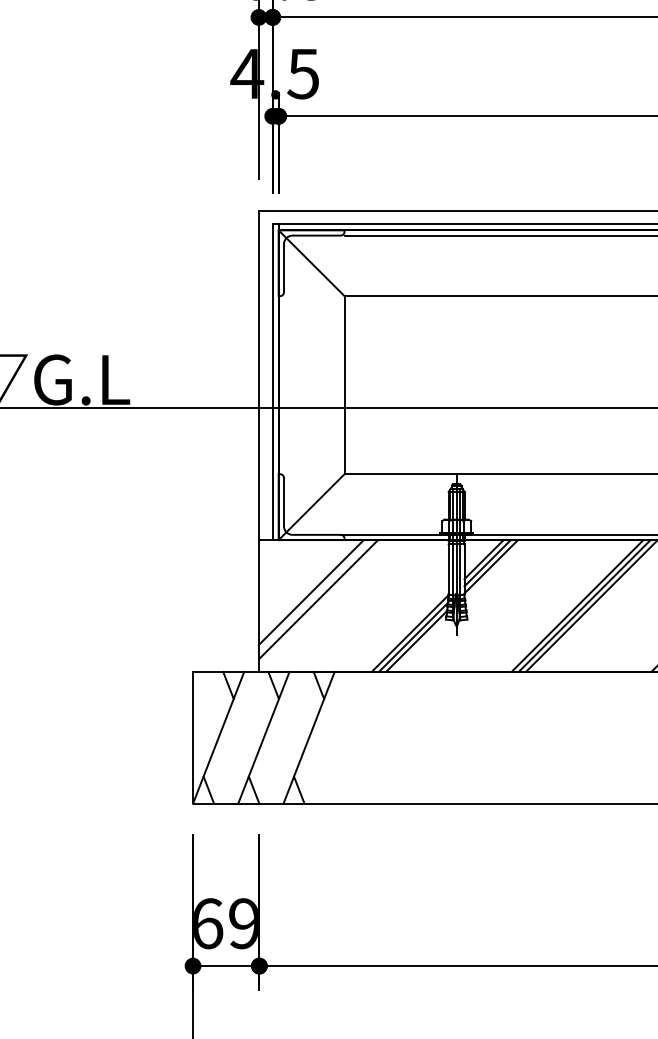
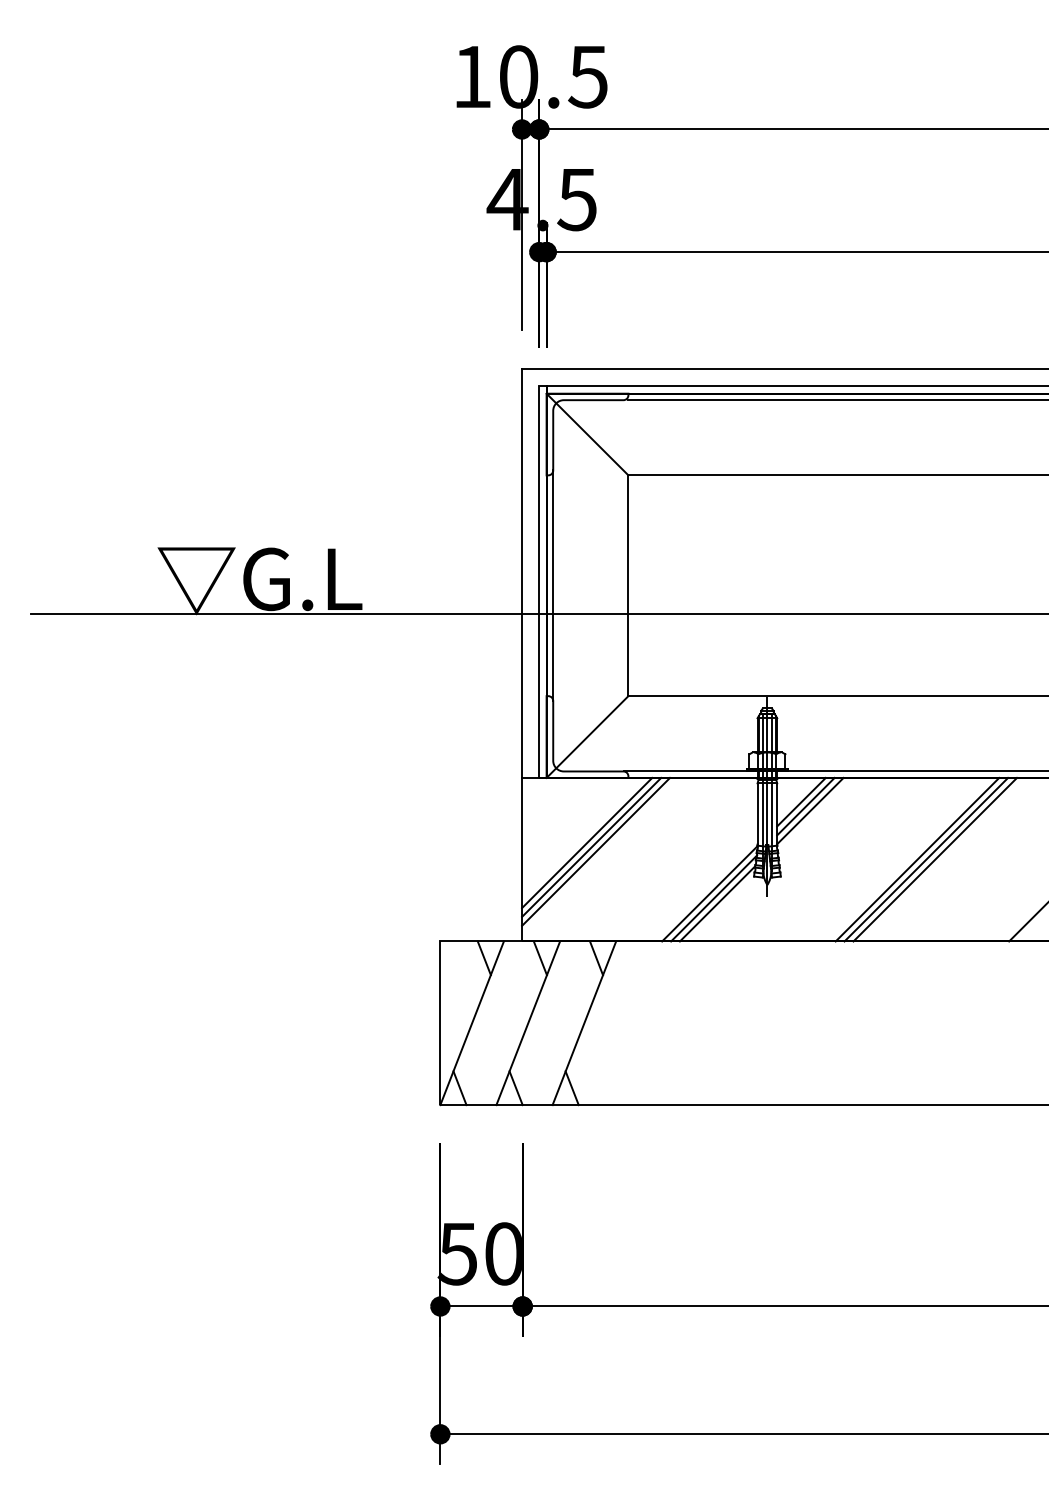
line: (284, 384) -> (553, 585), added
line: (314, 595) -> (591, 846), added
text: (224, 923) -> (479, 1253), 69 -> 50

